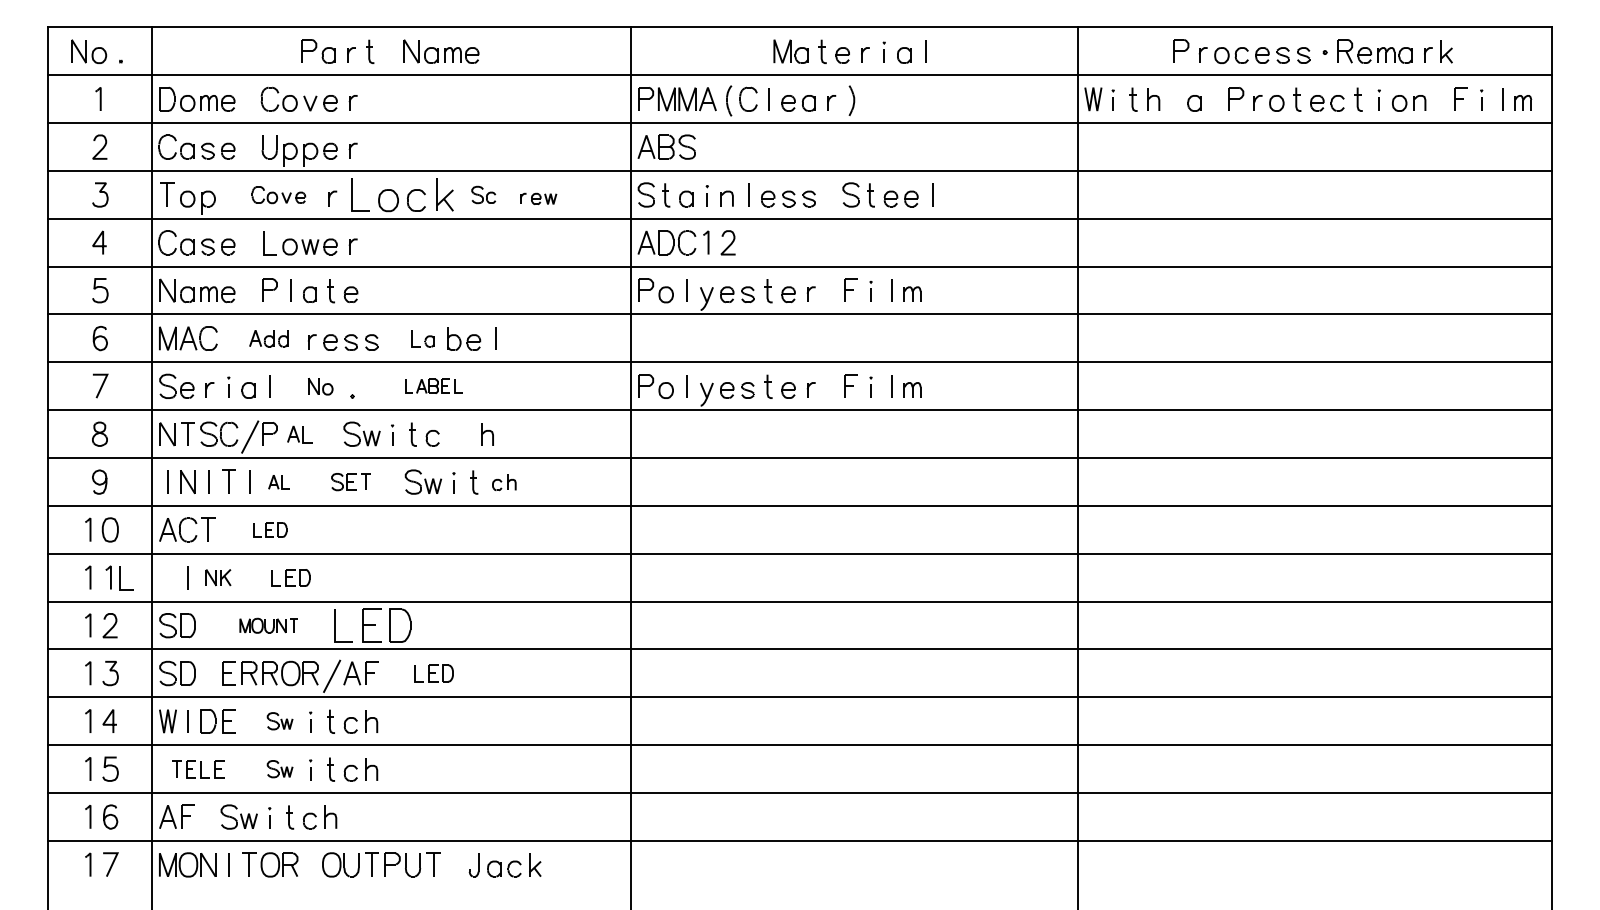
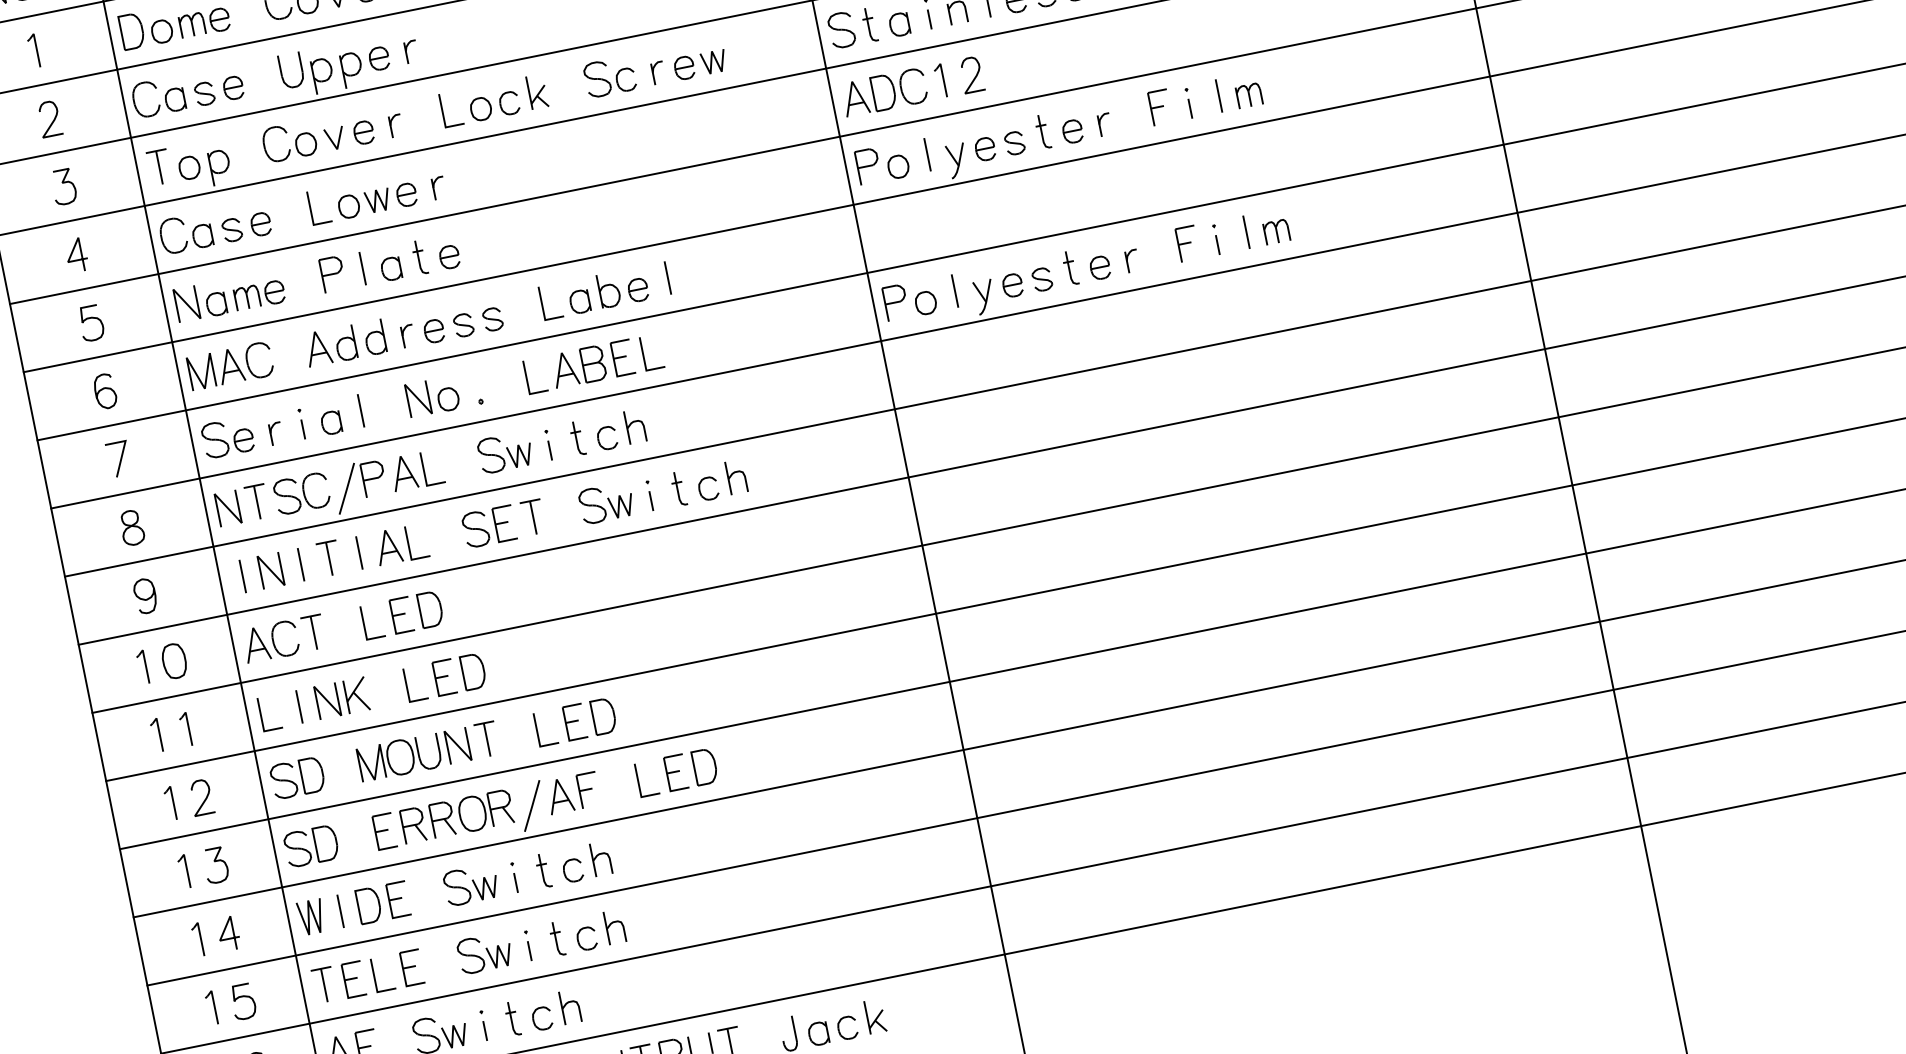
part: (278, 194) -> (317, 135), size x1.43
part: (483, 194) -> (609, 76), size x1.43
part: (401, 195) -> (492, 101), size x0.71
part: (538, 198) -> (688, 66), size x1.43
part: (268, 338) -> (344, 343), size x1.43
part: (422, 338) -> (563, 298), size x1.43
part: (320, 386) -> (432, 396), size x1.43
part: (433, 386) -> (593, 364), size x1.67
part: (299, 434) -> (416, 470), size x1.43
part: (487, 434) -> (635, 426), moved
part: (350, 481) -> (502, 523), size x1.43
part: (278, 482) -> (400, 545), size x1.67
part: (504, 482) -> (722, 480), size x1.43
part: (270, 529) -> (402, 614), size x1.67
part: (218, 577) -> (342, 697), size x1.43
part: (290, 577) -> (444, 677), size x1.43
line: (120, 578) -> (261, 715), moved
part: (268, 625) -> (427, 751), size x1.67
part: (372, 625) -> (575, 721), size x0.71
part: (433, 673) -> (675, 772), size x1.43
part: (279, 720) -> (470, 883), size x1.43
part: (279, 768) -> (483, 952), size x1.43
part: (197, 769) -> (367, 977), size x1.43

